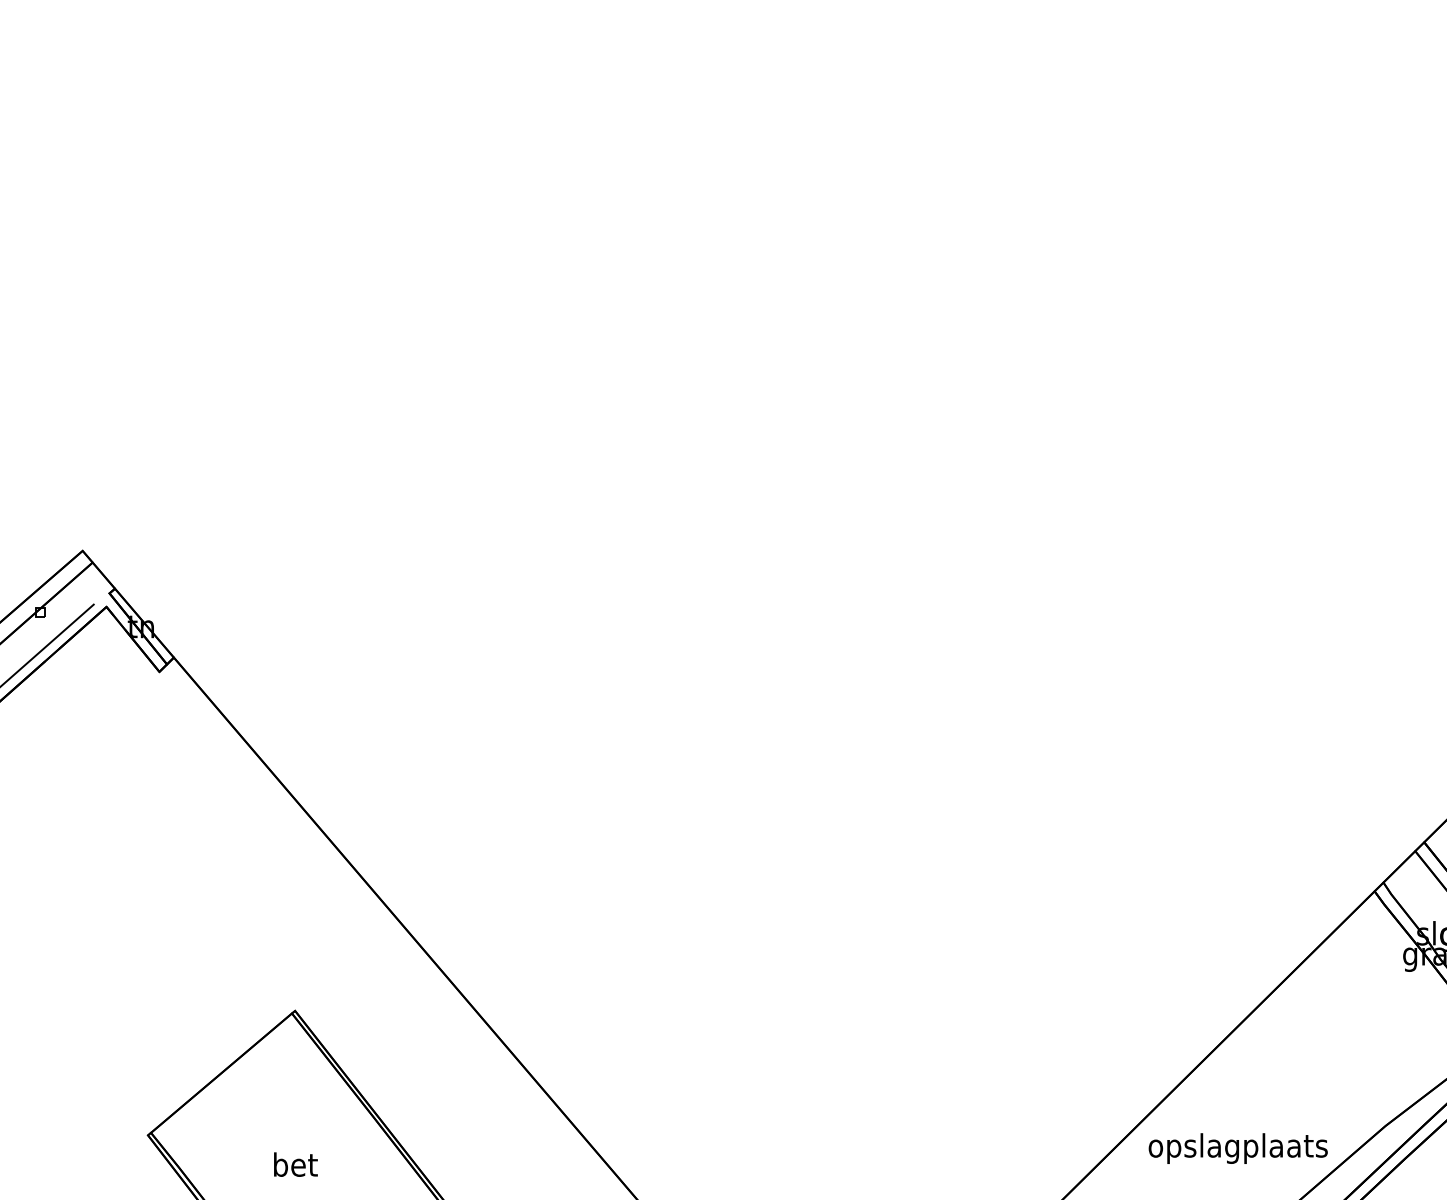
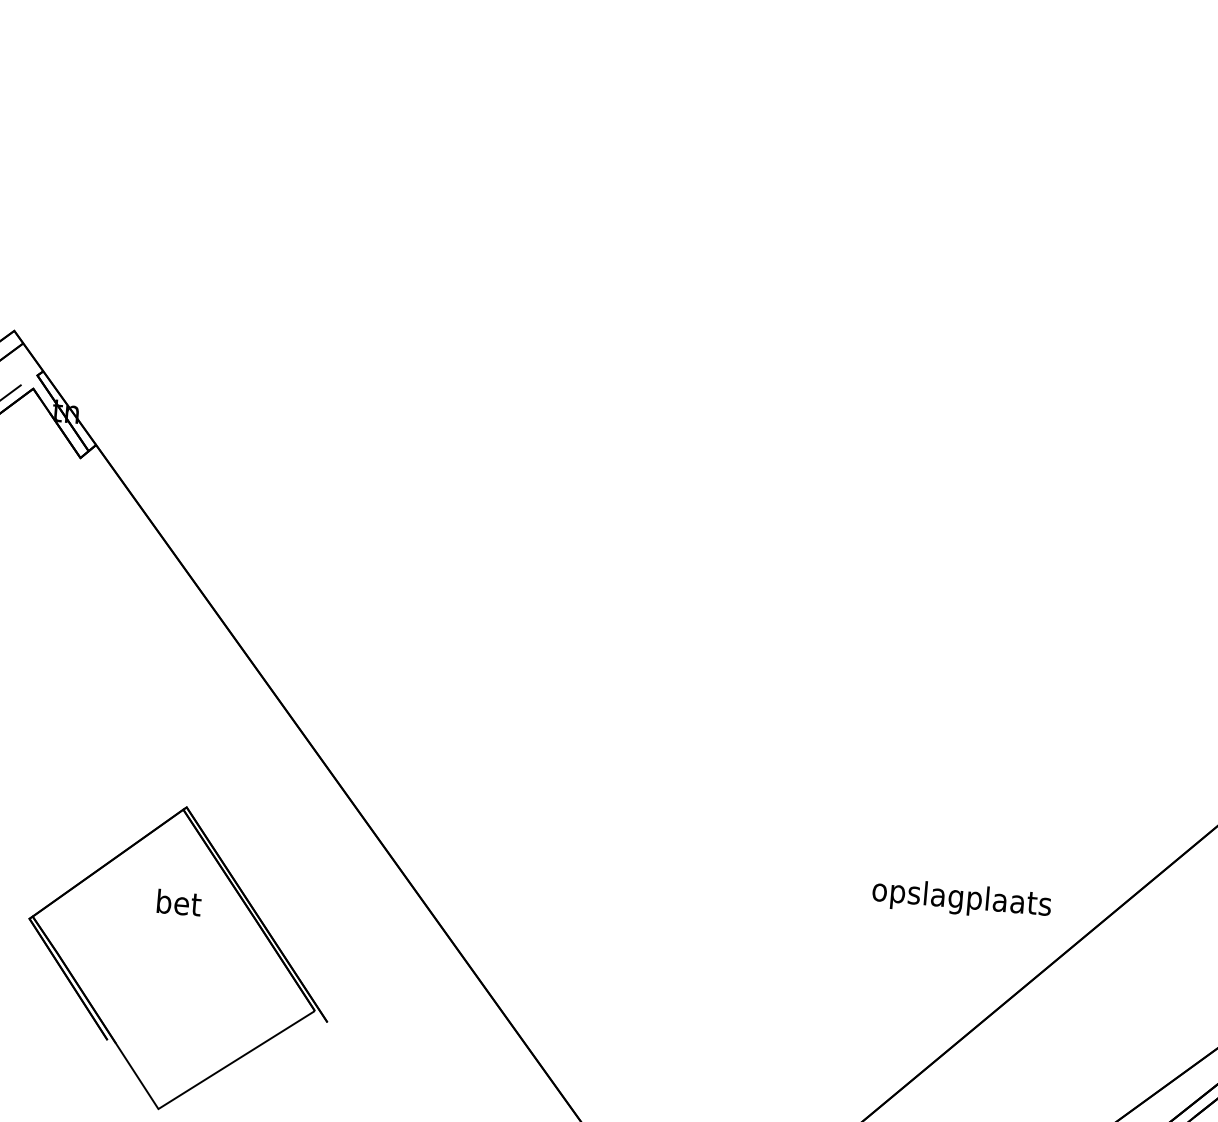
text: (1237, 1148) -> (961, 899), moved
text: (295, 1164) -> (178, 902), moved

